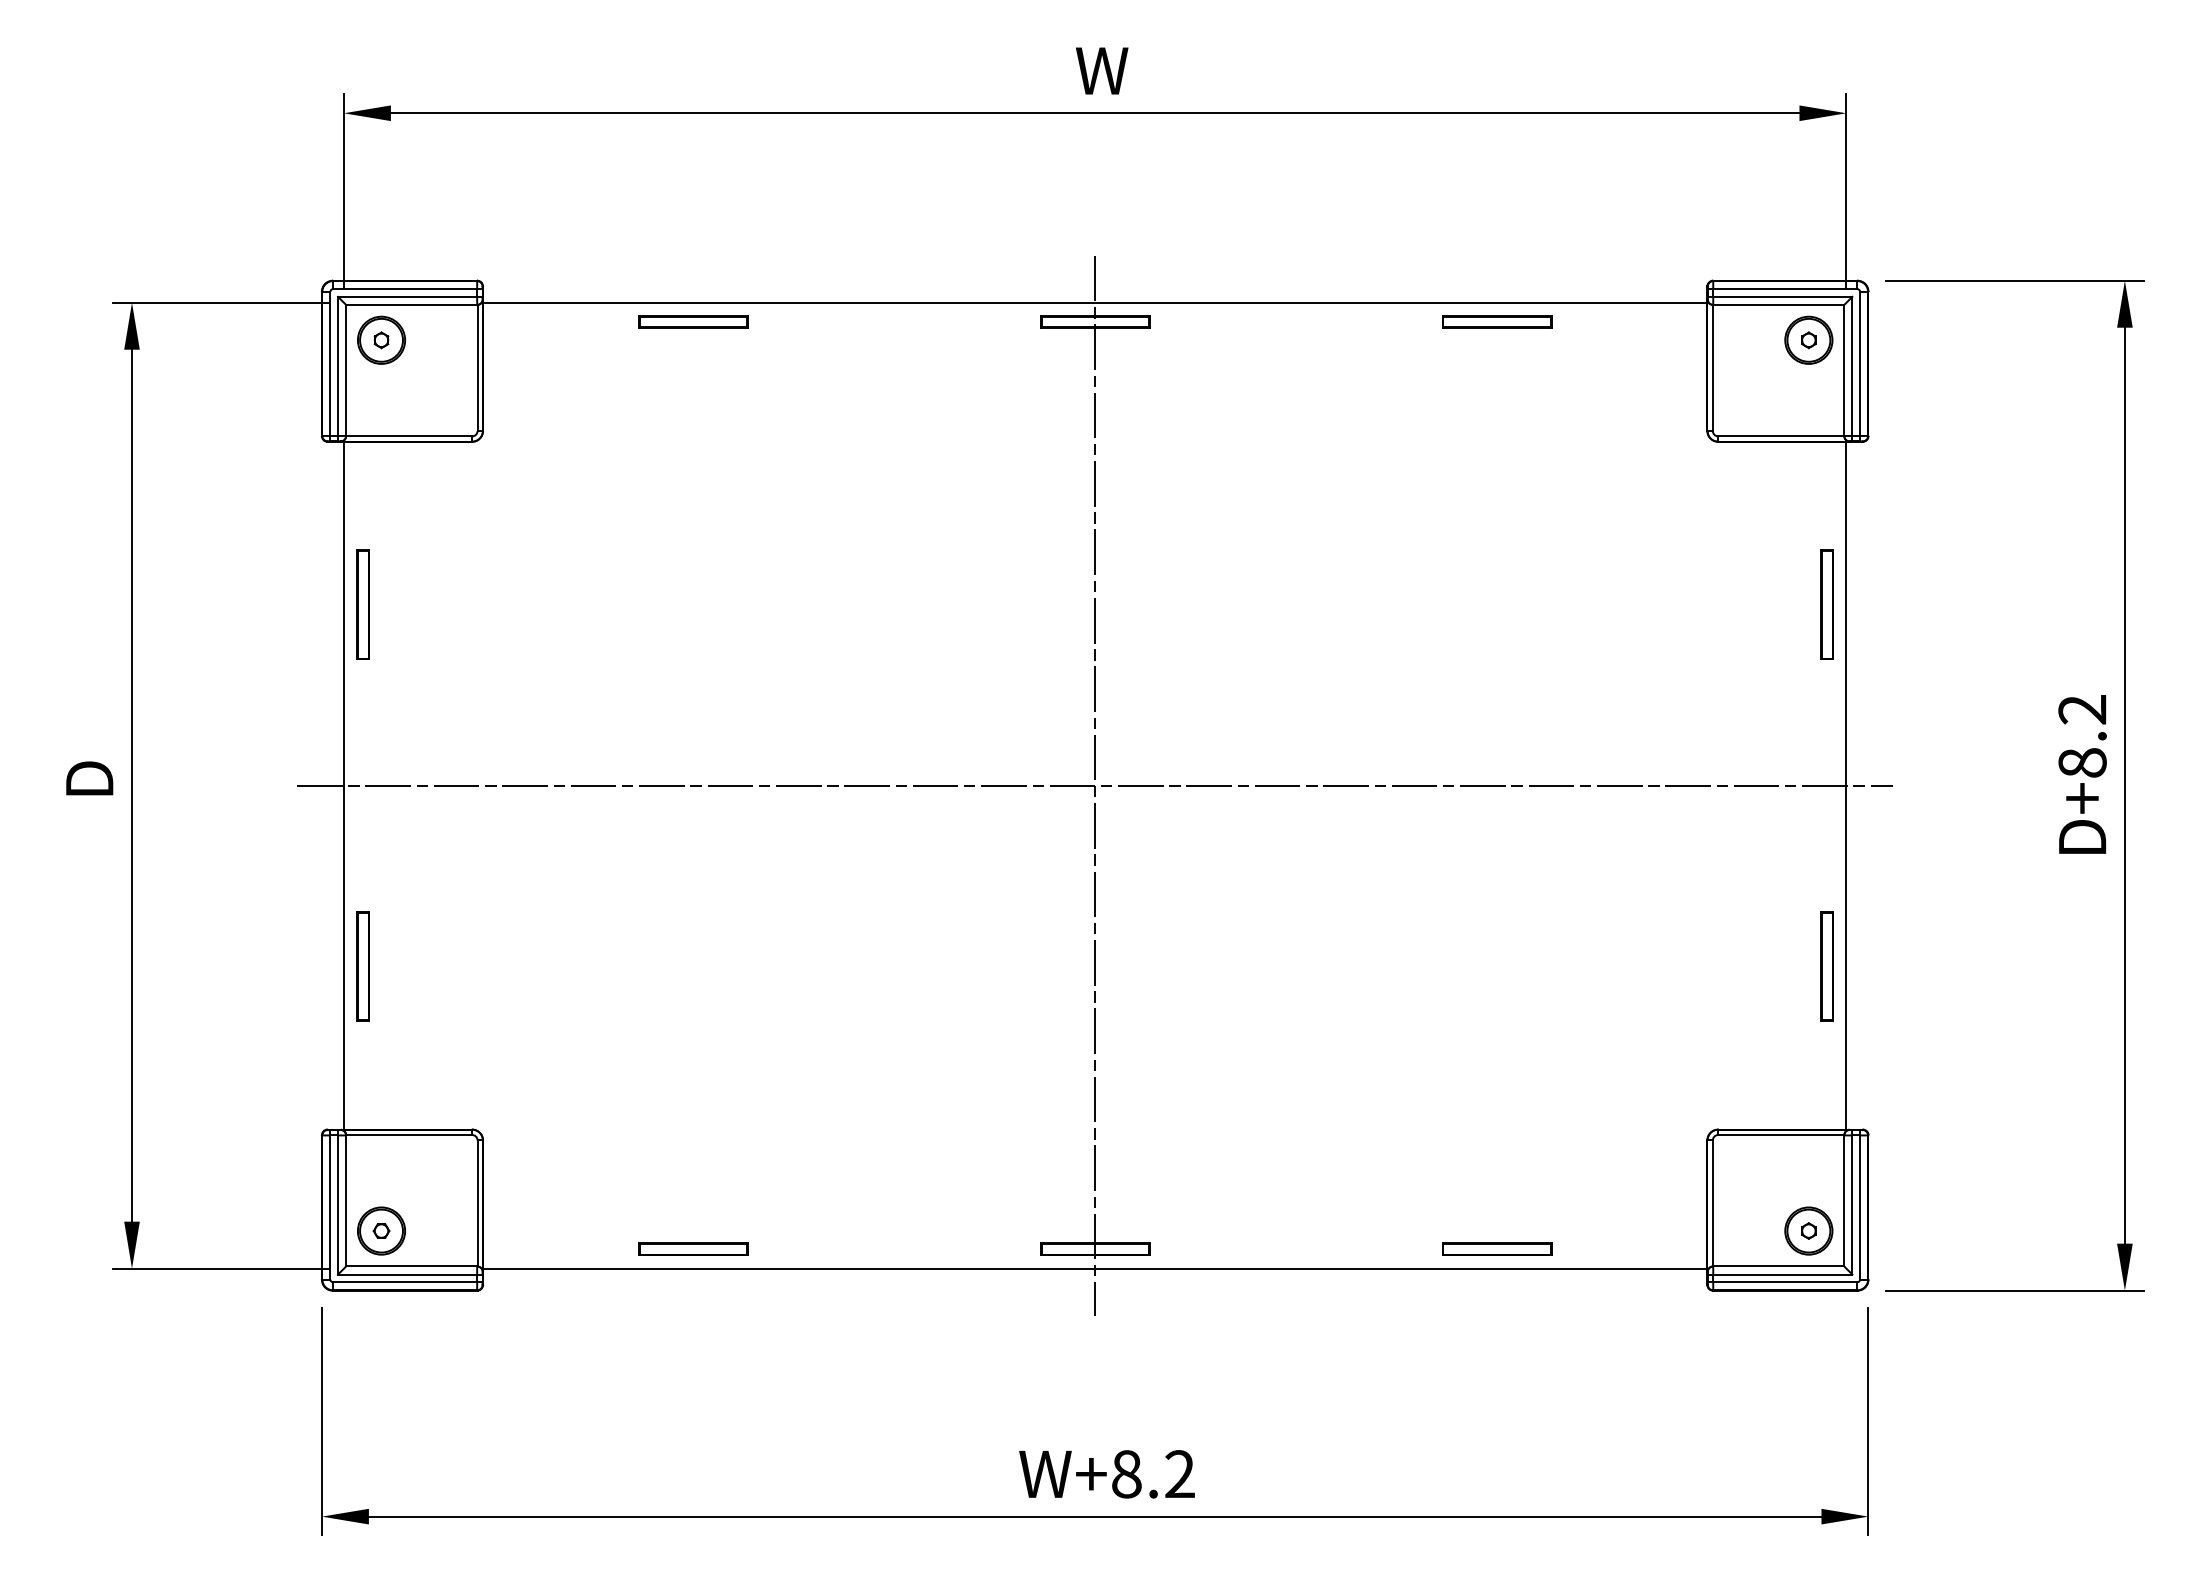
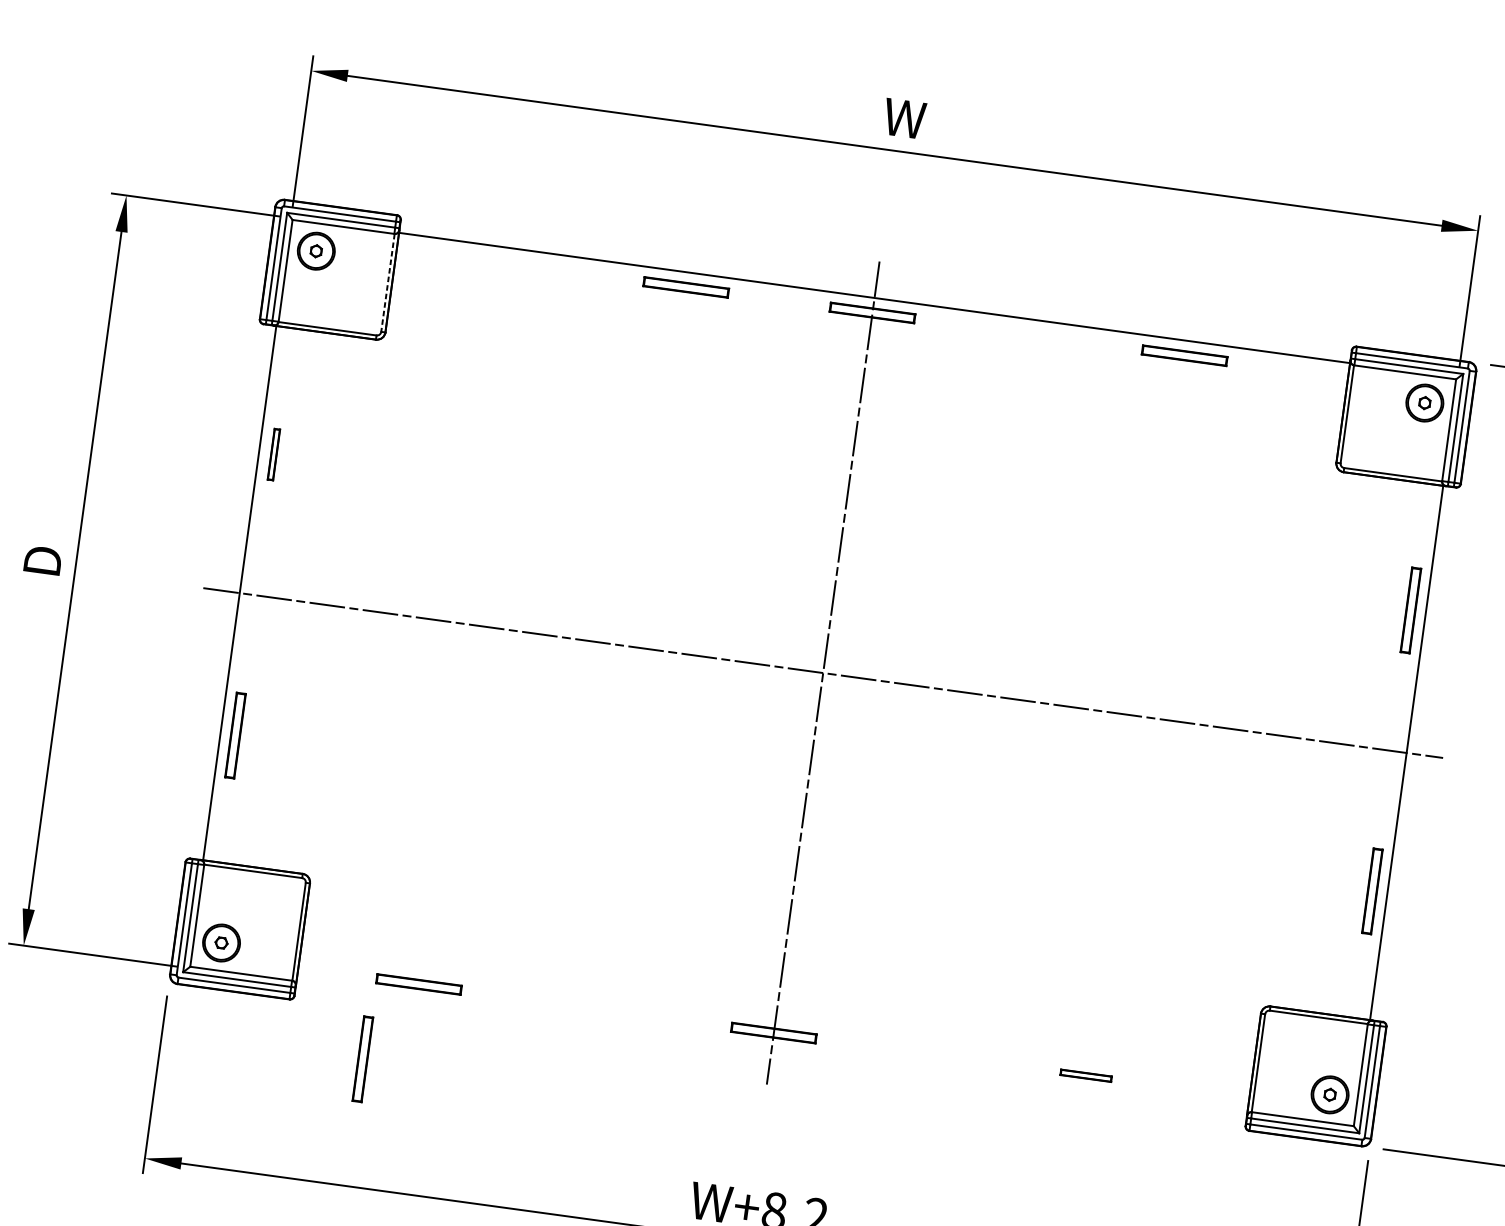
part: (693, 321) -> (686, 287), moved
line: (477, 368) -> (387, 283), solid -> dashed
part: (362, 604) -> (273, 454), size x0.6
part: (693, 1248) -> (419, 983), moved
part: (1497, 1248) -> (1086, 1075), size x0.6
line: (1094, 1268) -> (771, 1047), removed
part: (579, 1353) -> (362, 1059), added

